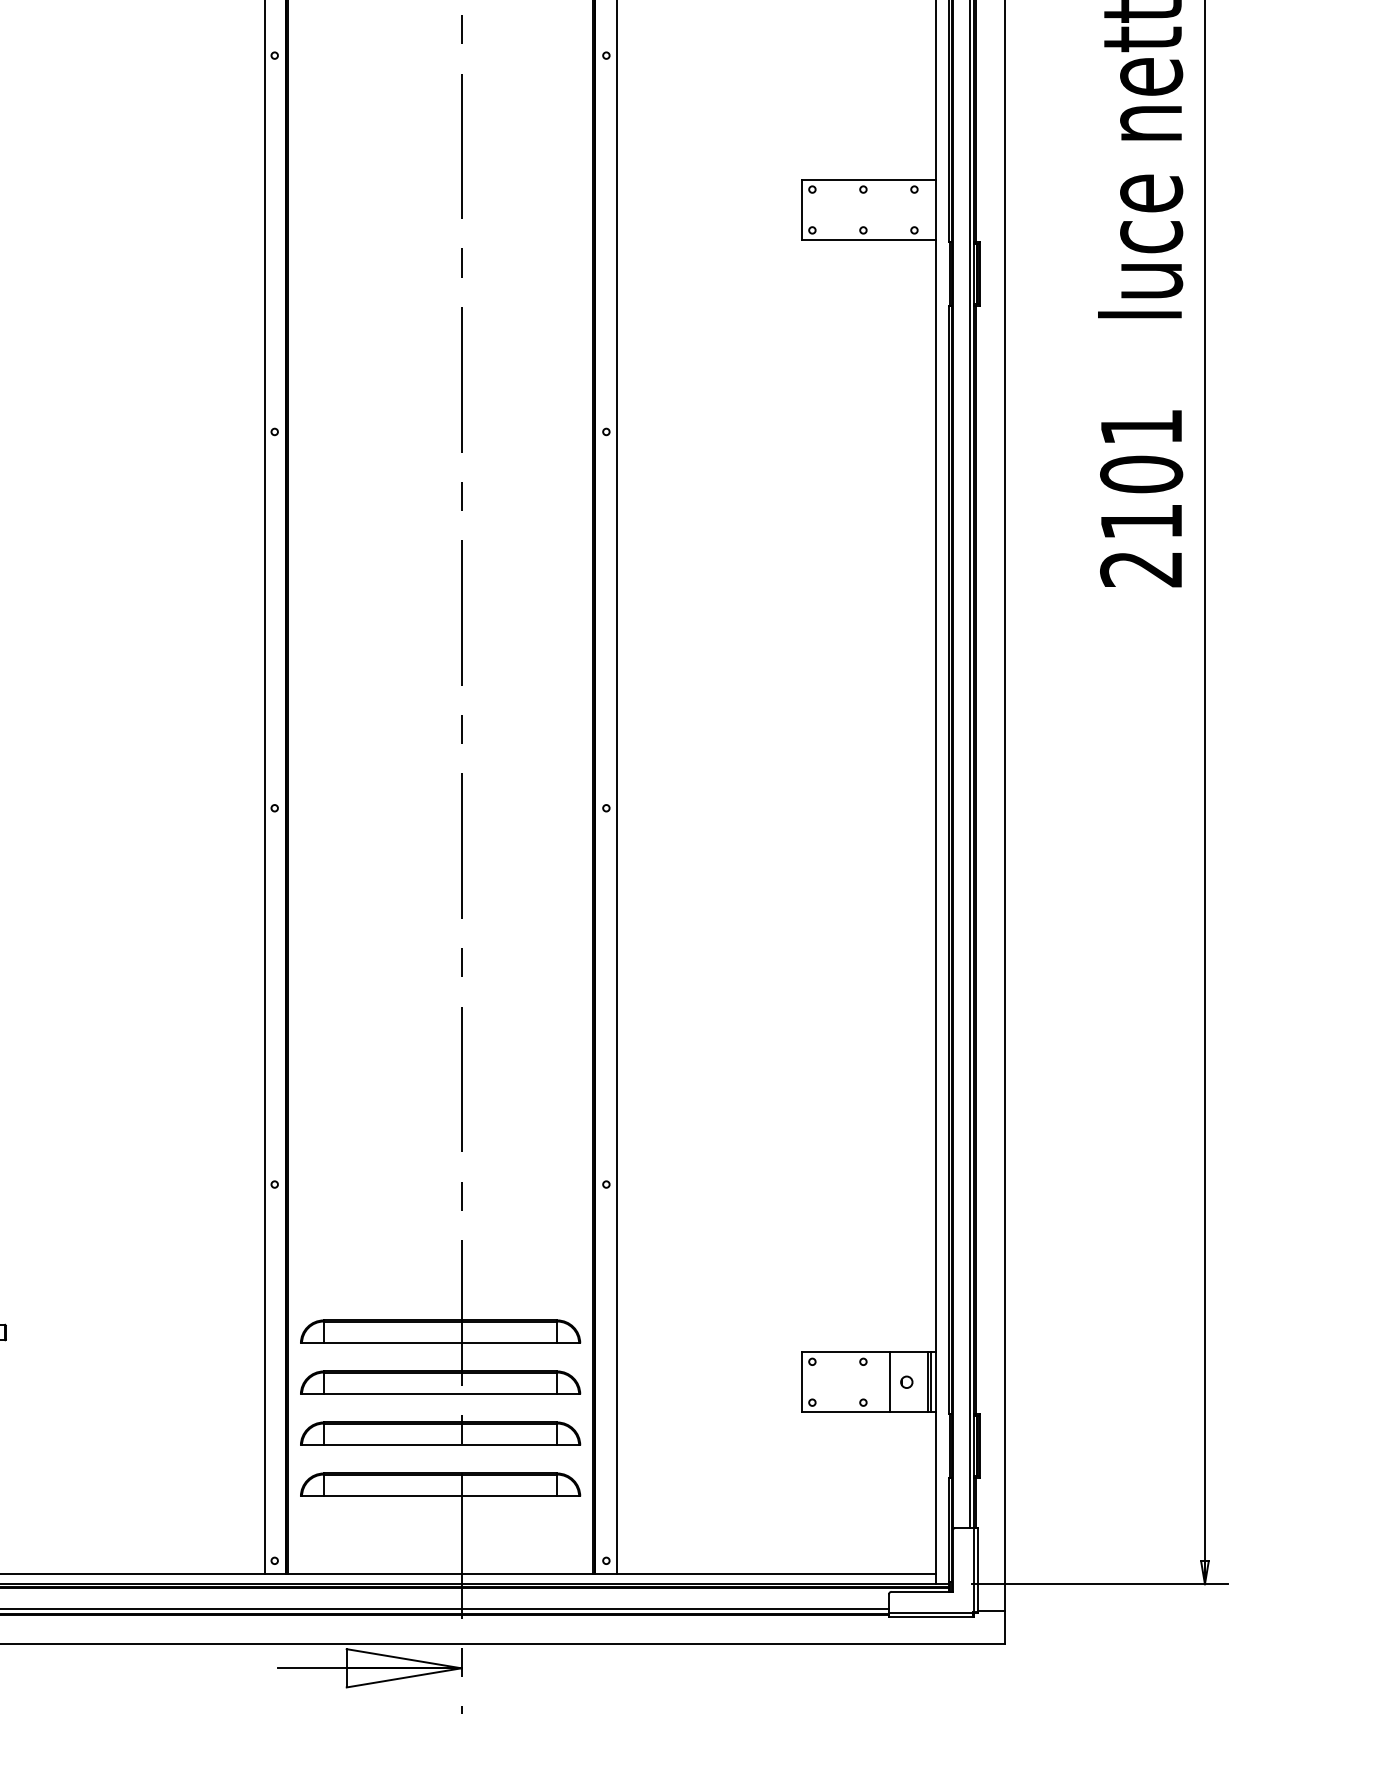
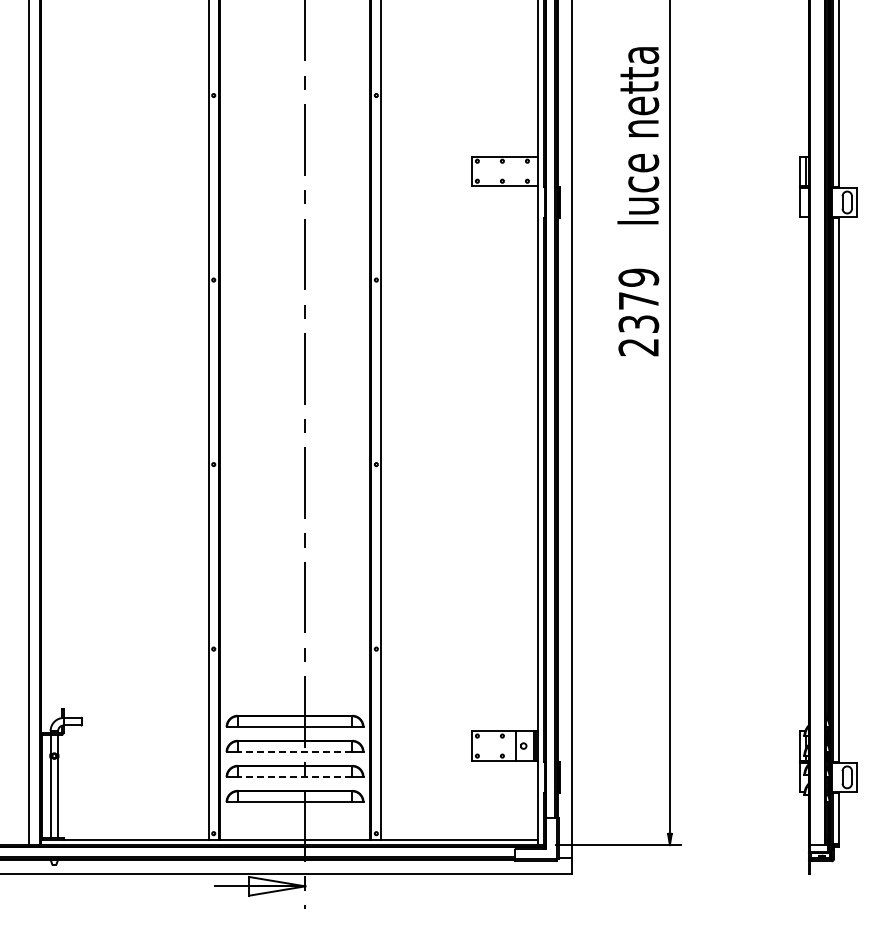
text: (1140, 473) -> (638, 300), 2101 -> 2379
line: (439, 1395) -> (294, 752), solid -> dashed
line: (439, 1446) -> (294, 777), solid -> dashed

